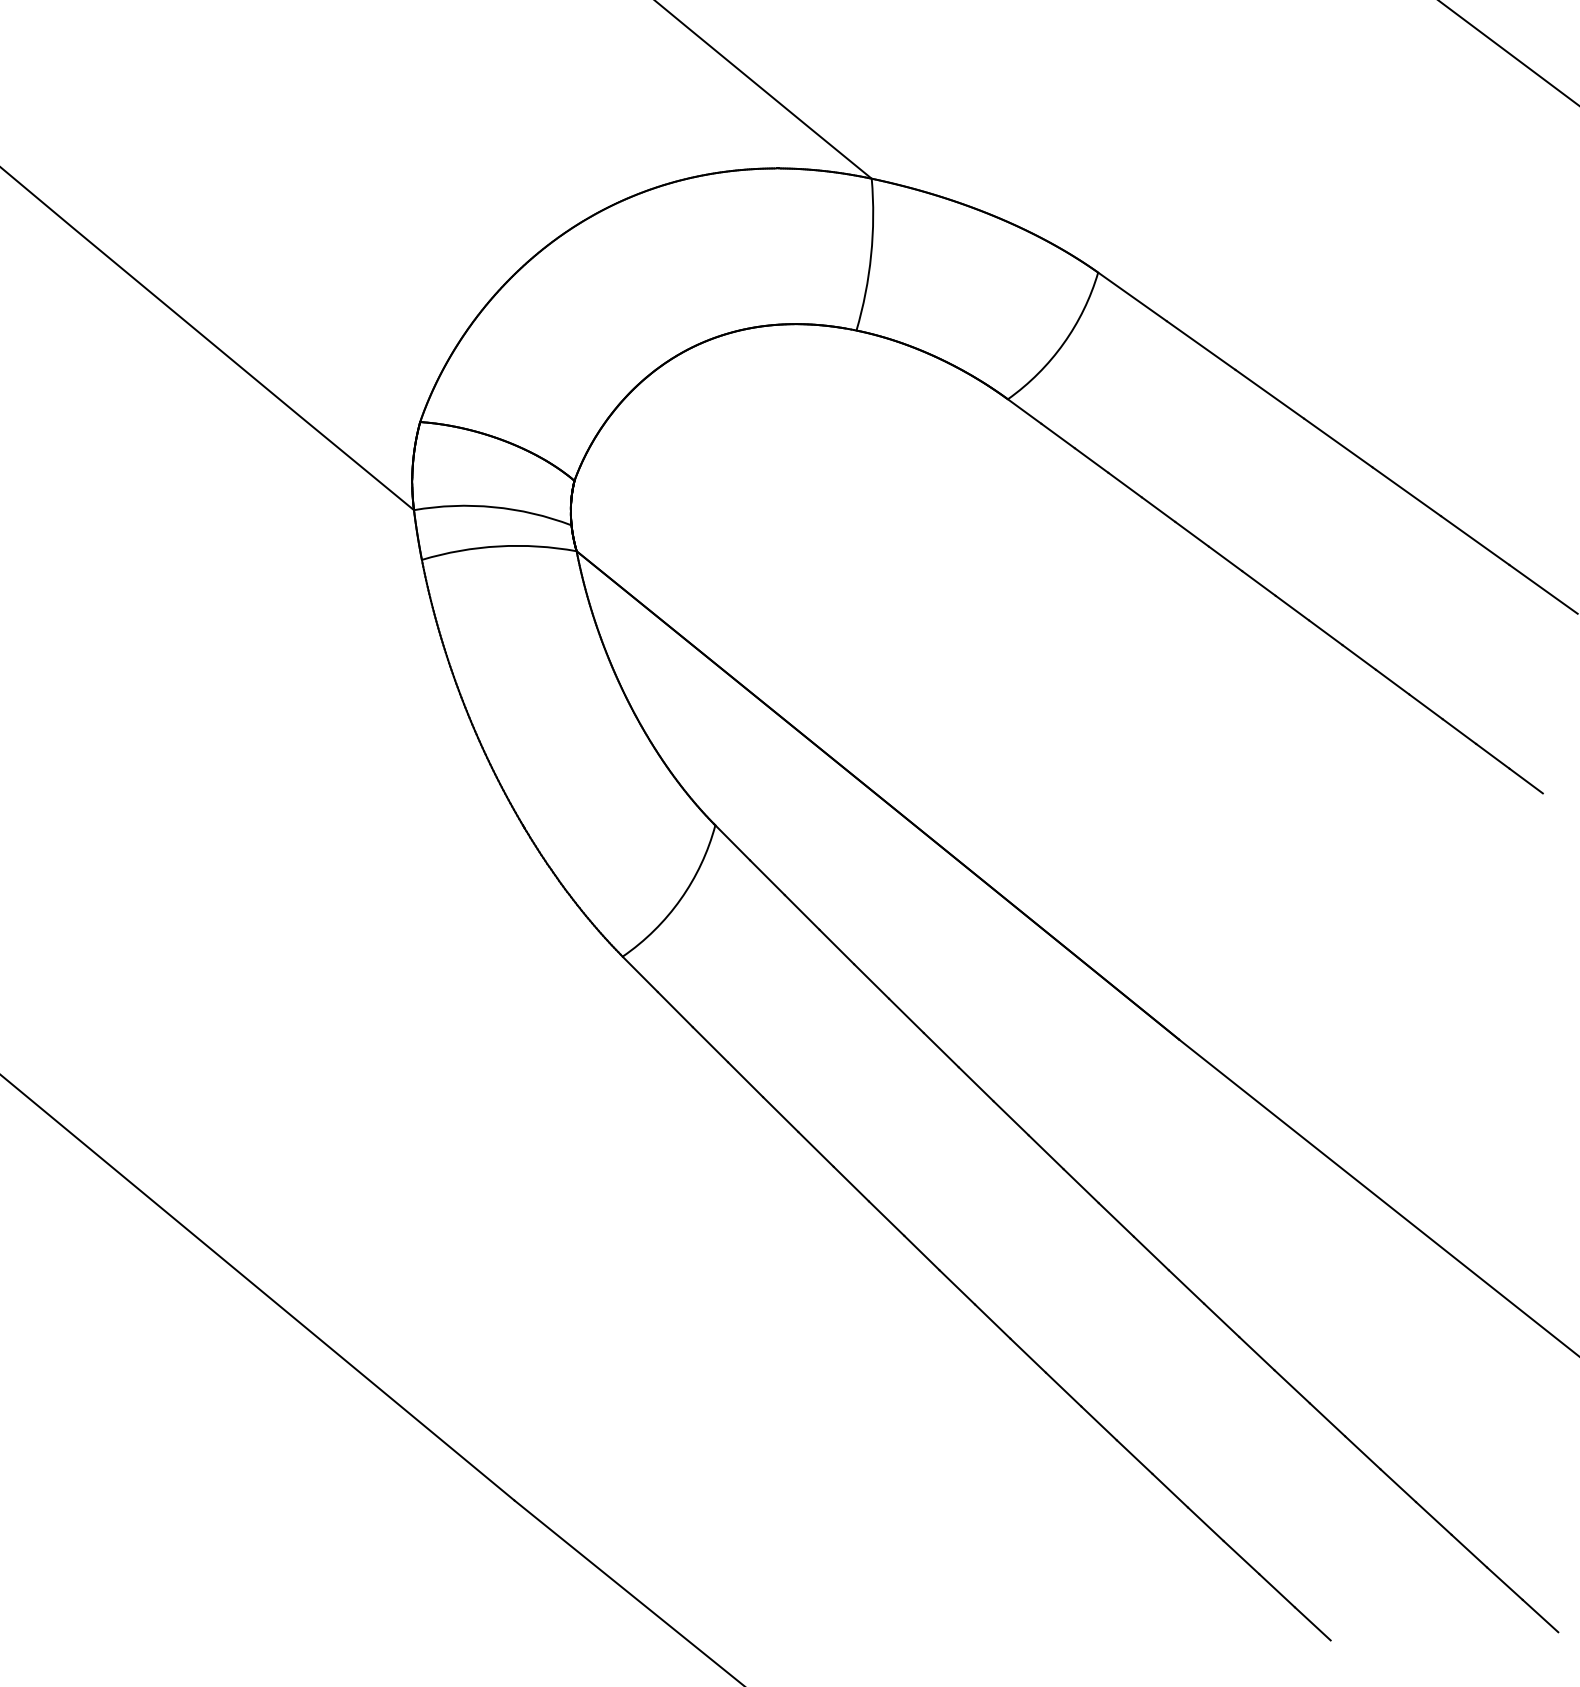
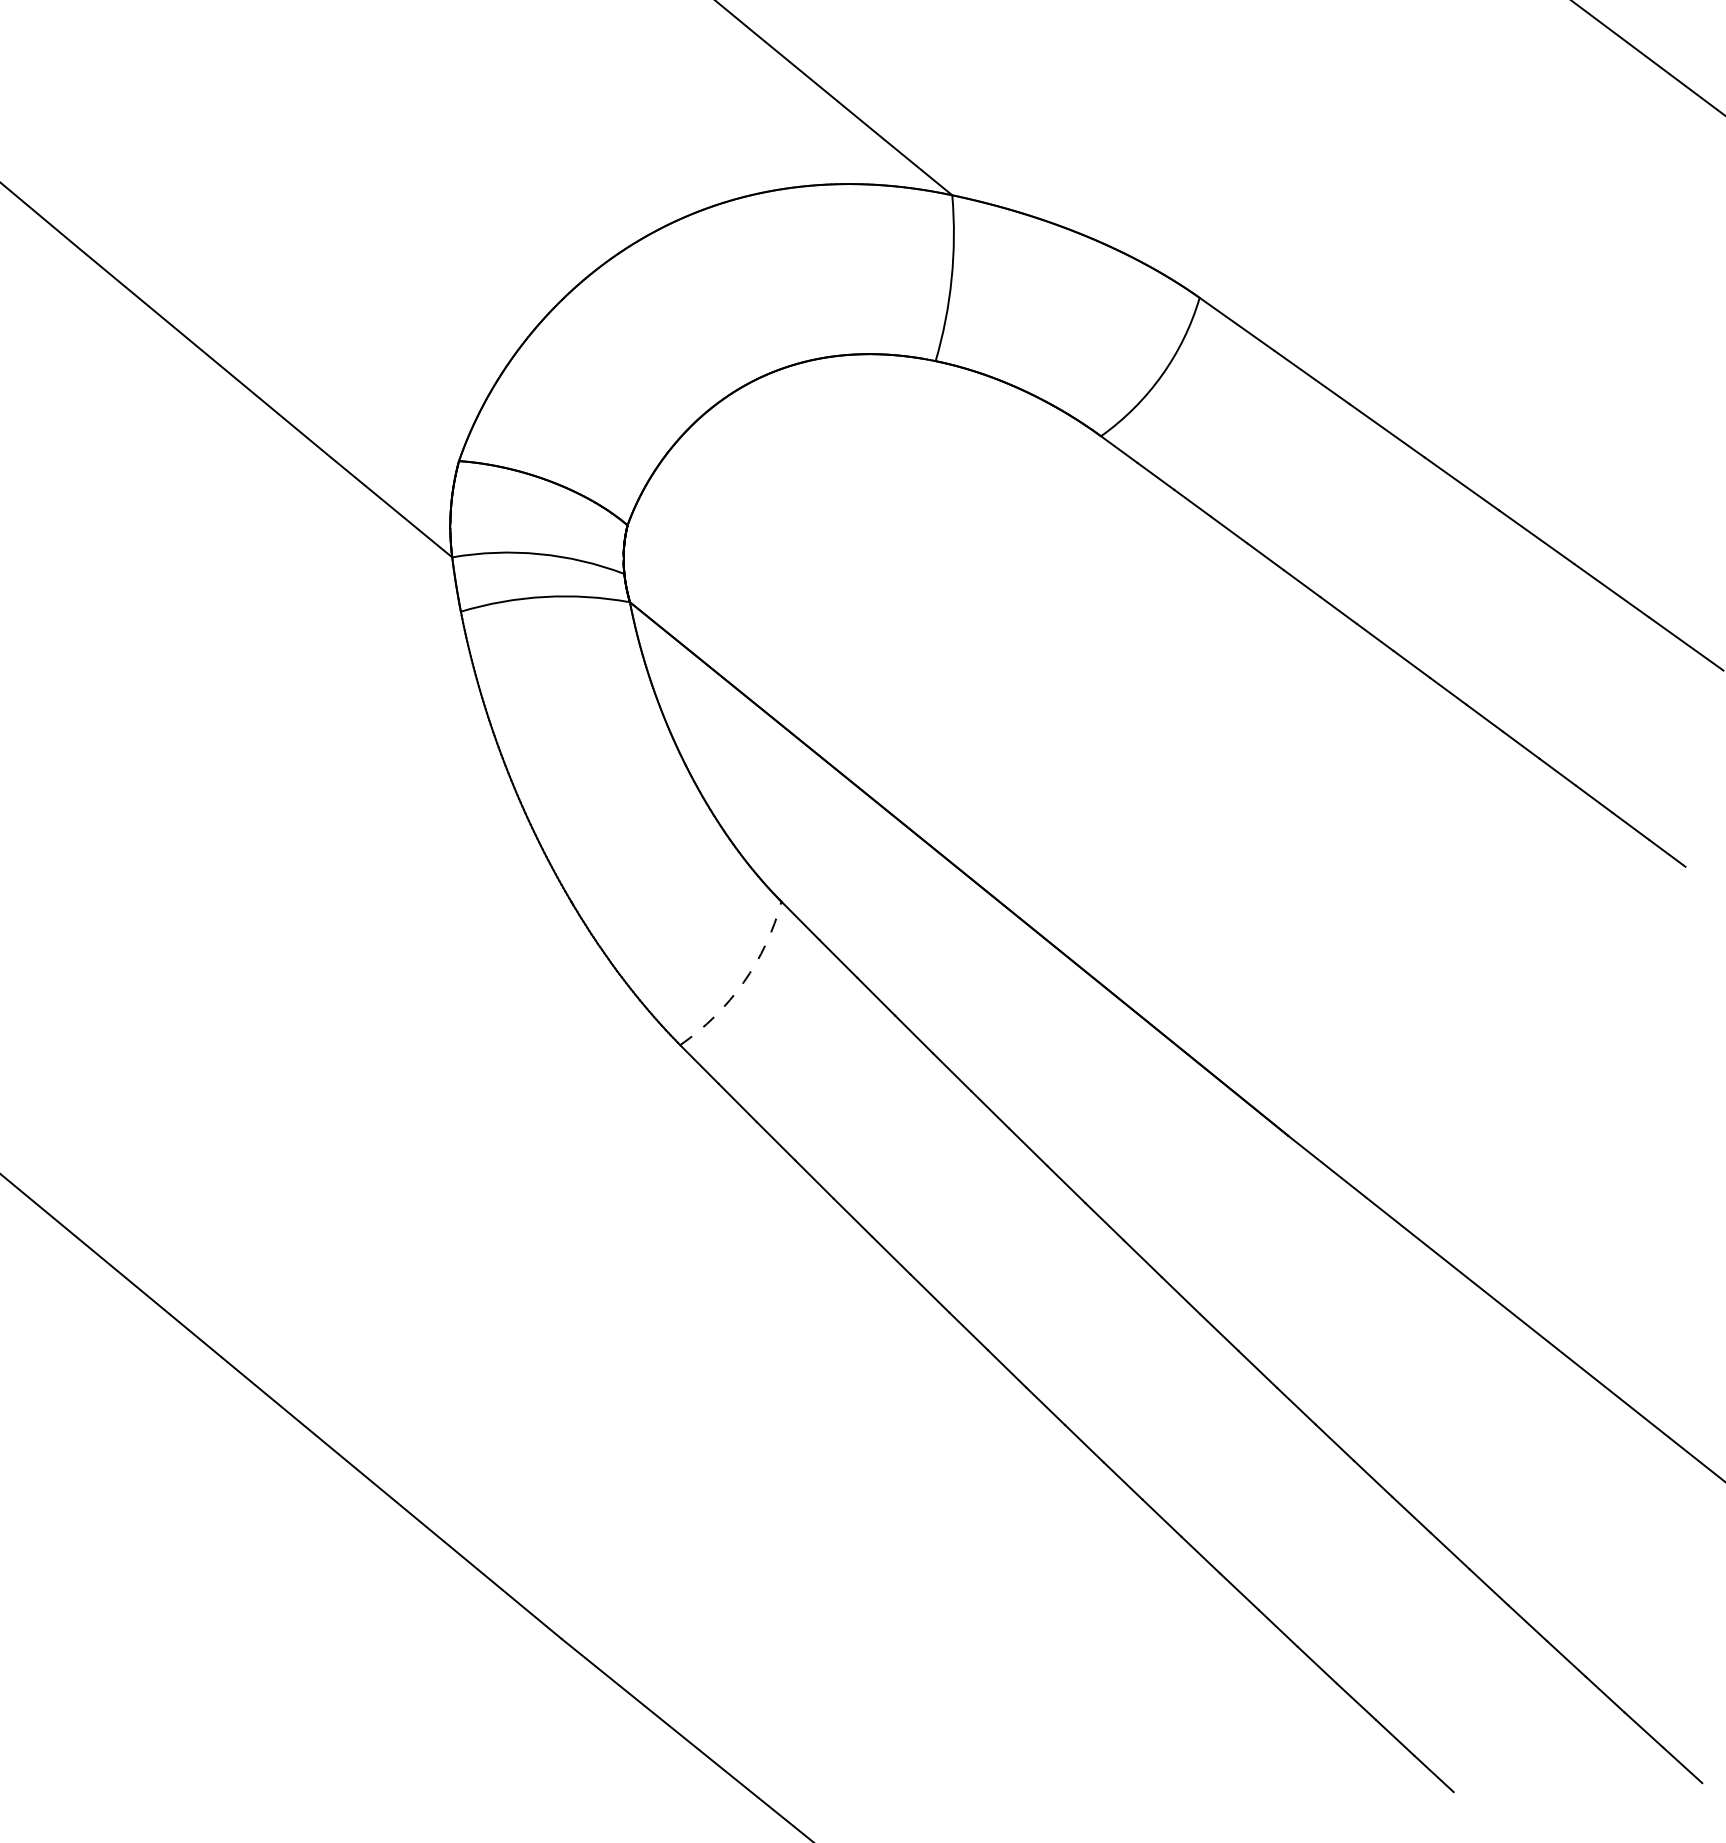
arc: (680, 899) -> (743, 982), solid -> dashed

